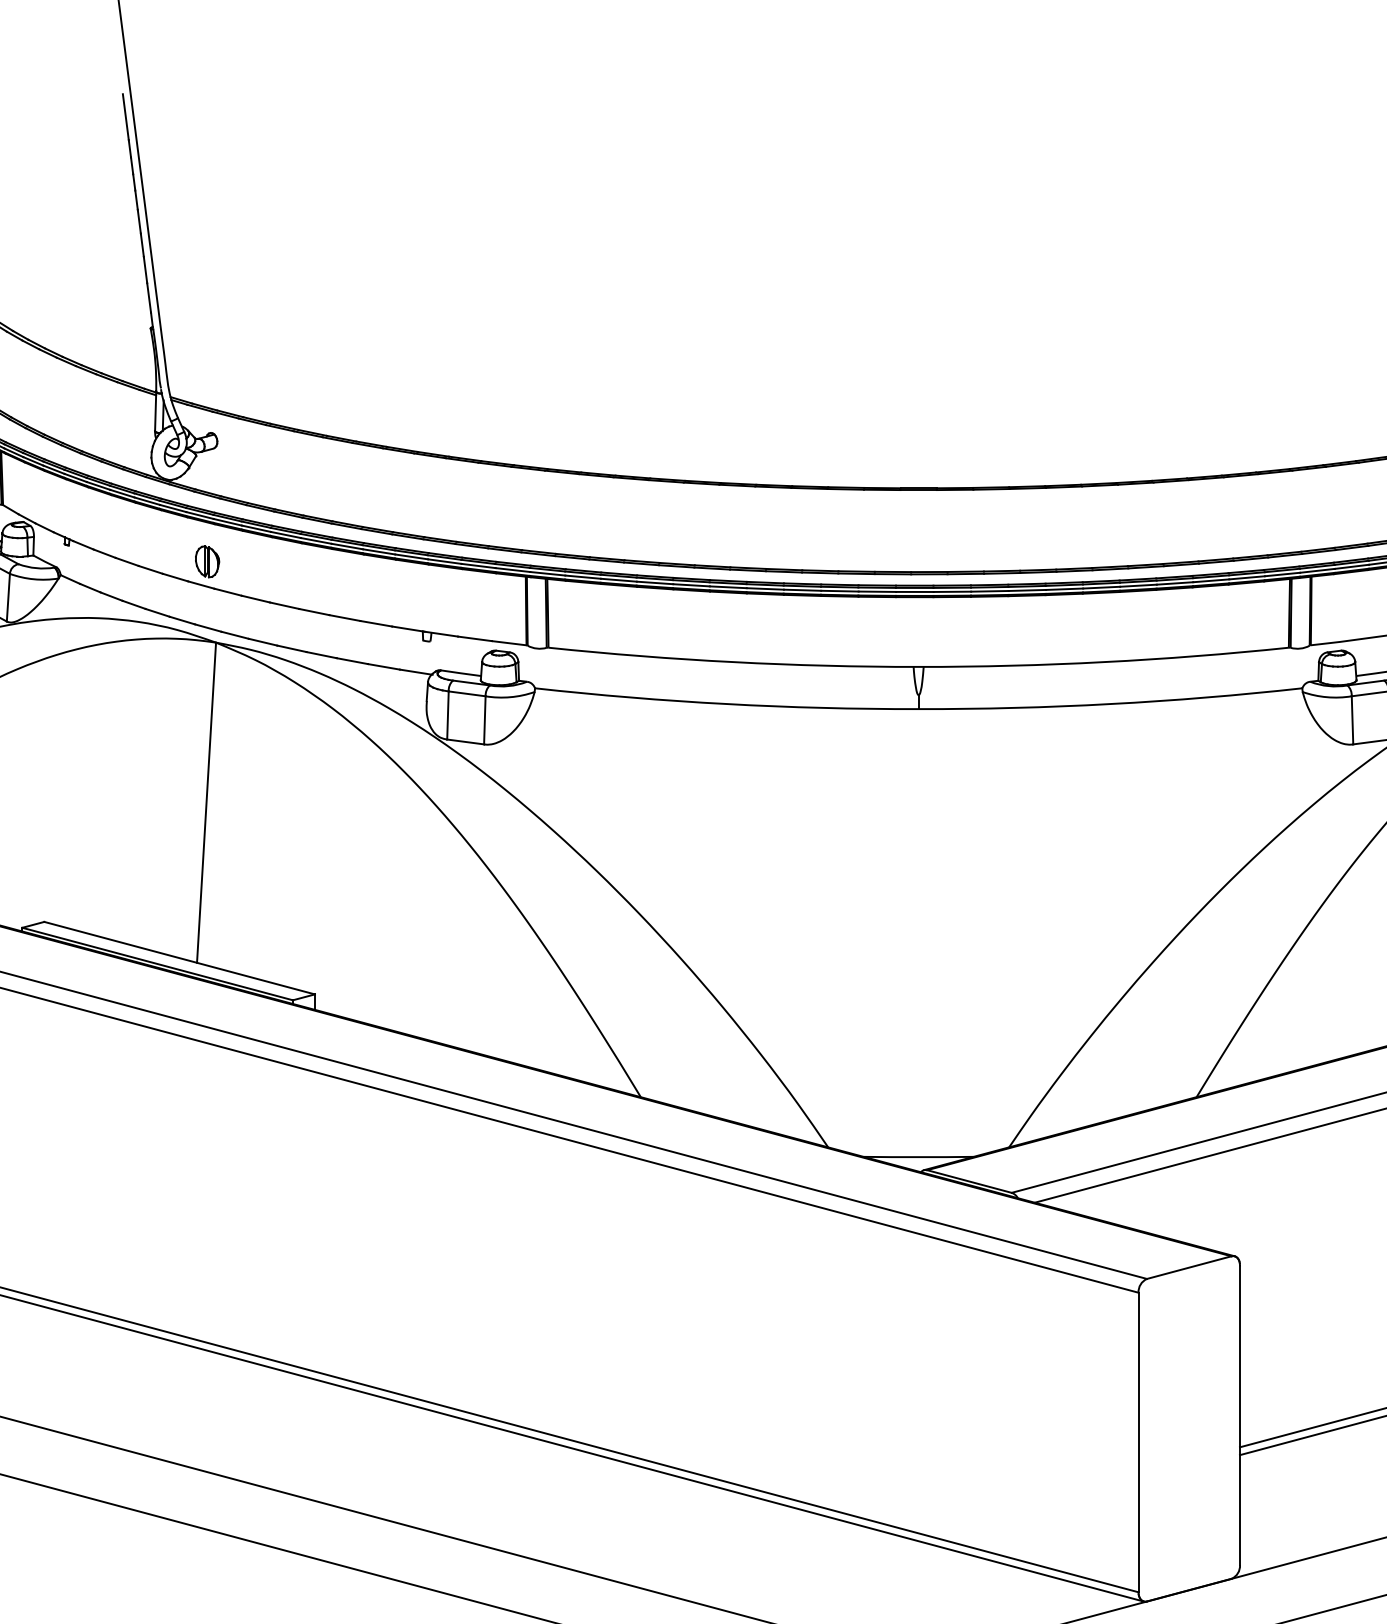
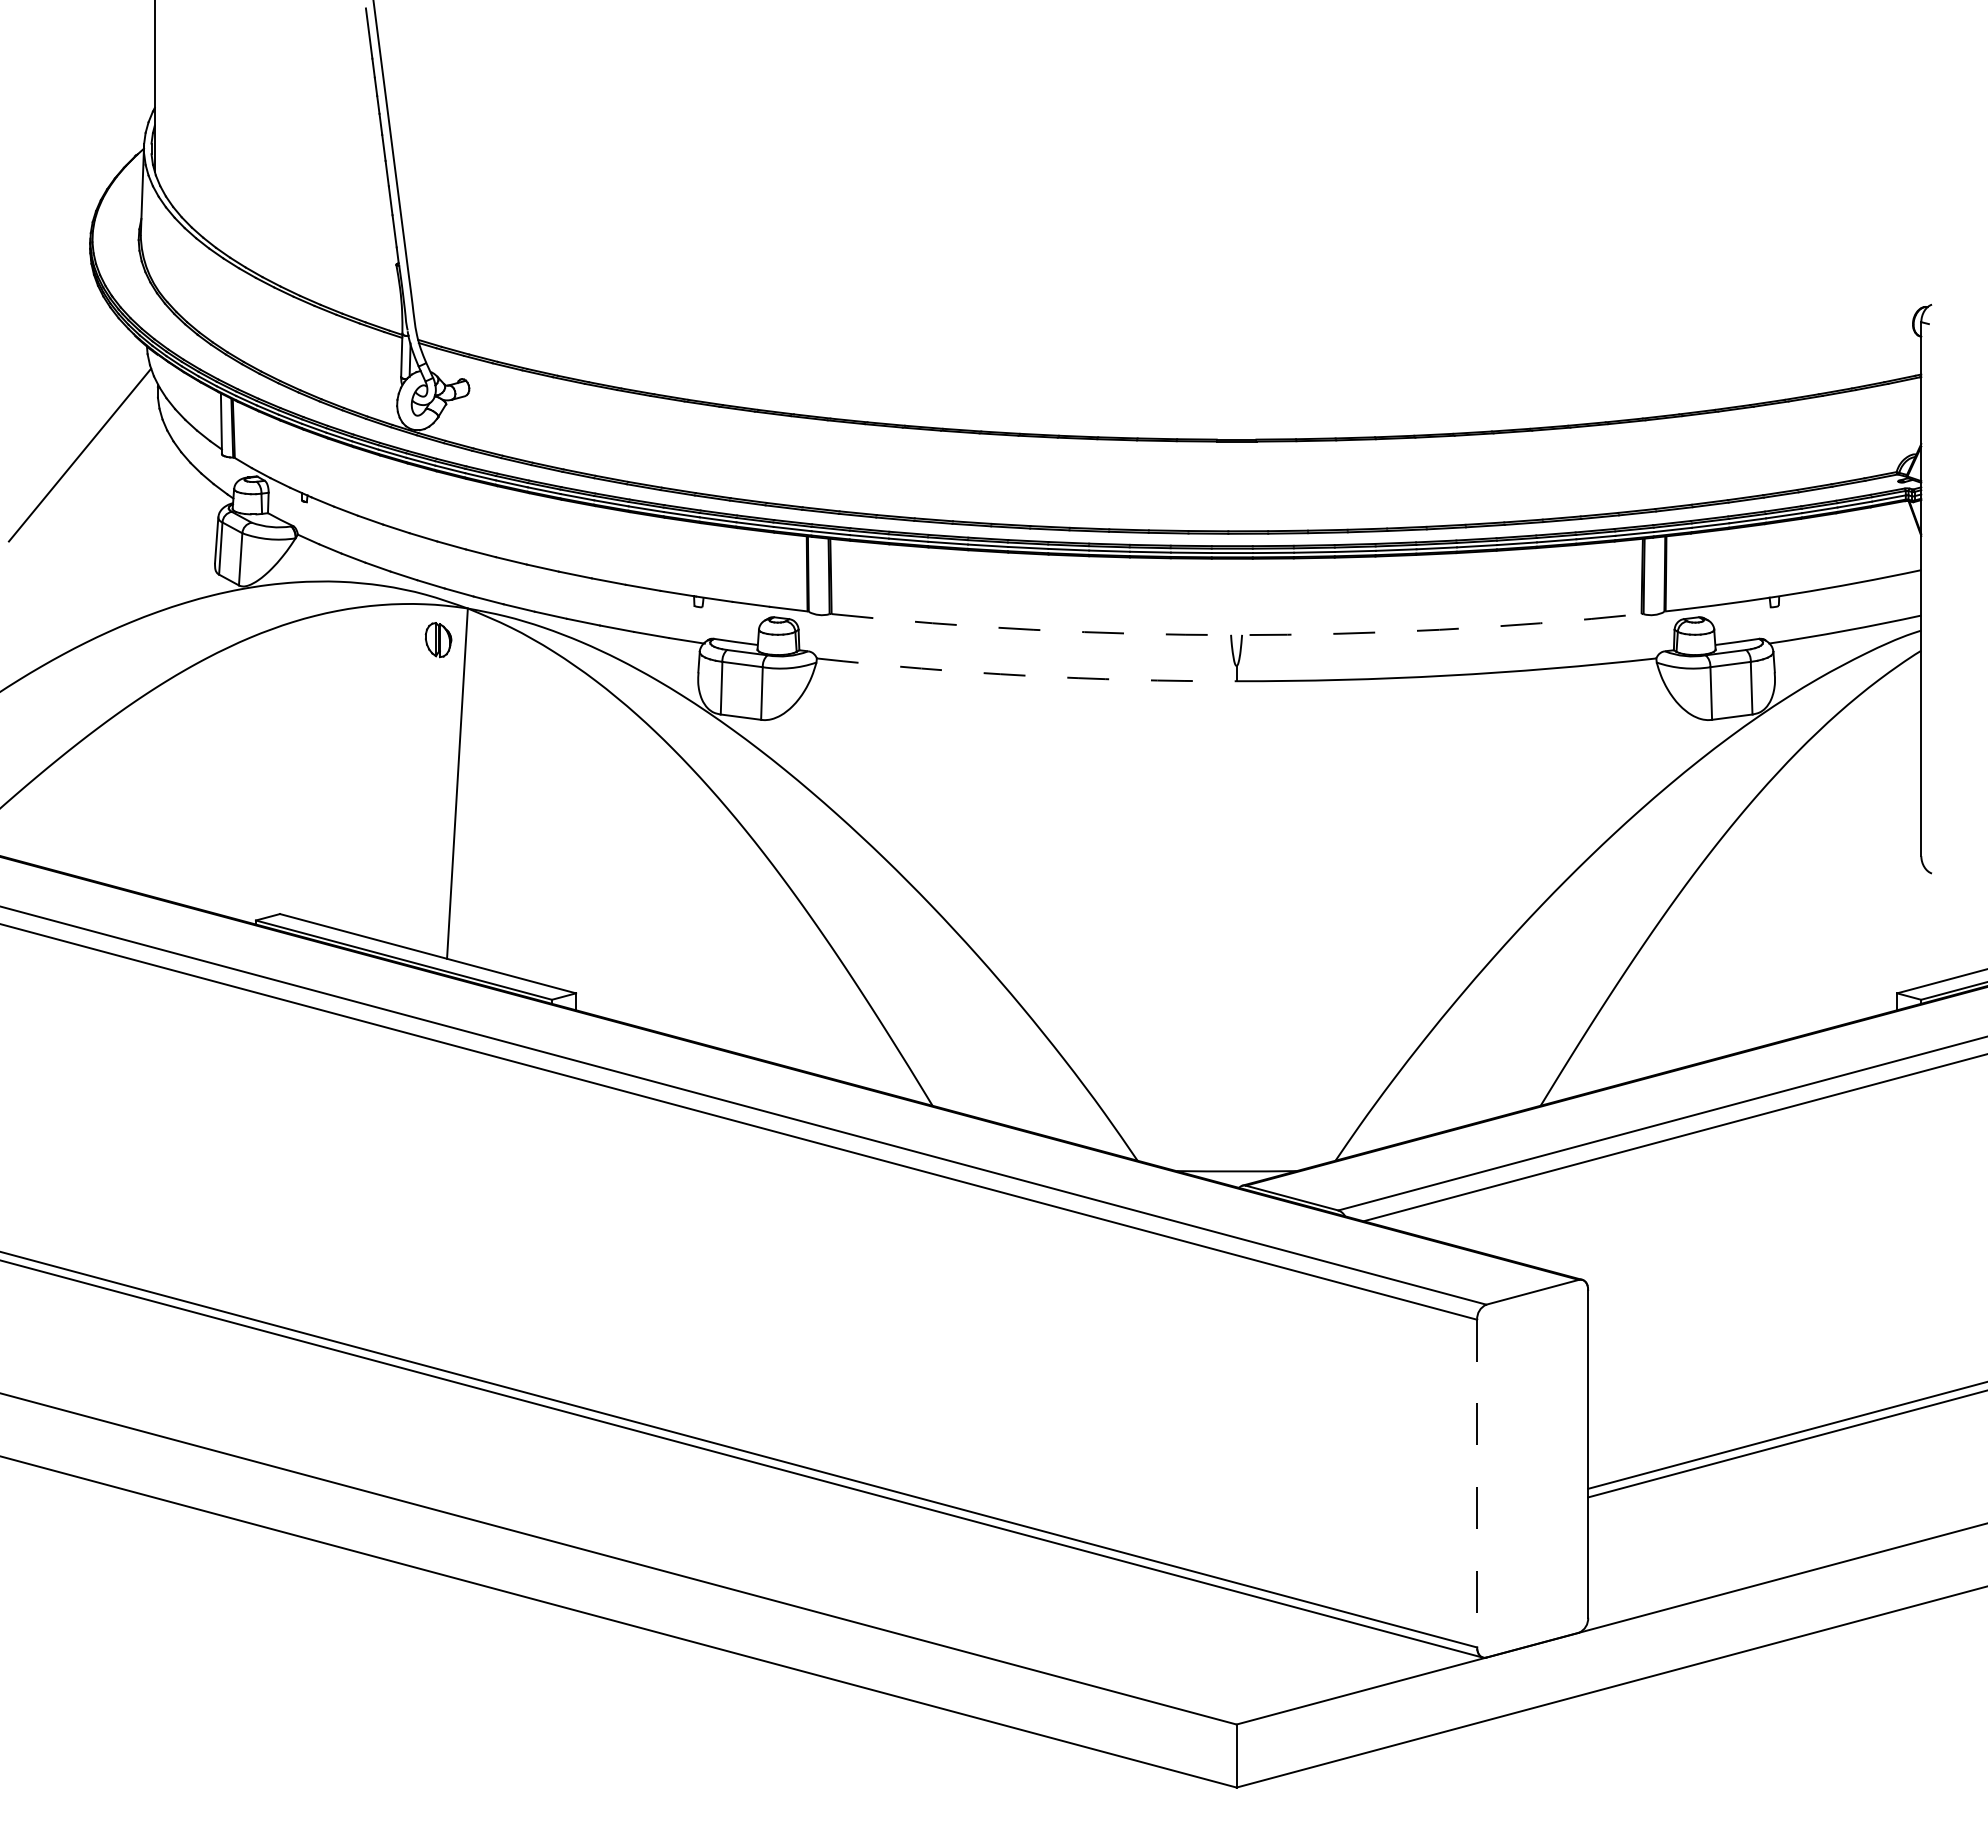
part: (207, 562) -> (438, 640), moved
arc: (918, 667) -> (1236, 635), solid -> dashed
arc: (726, 703) -> (1026, 675), solid -> dashed
line: (1138, 1442) -> (1477, 1483), solid -> dashed

